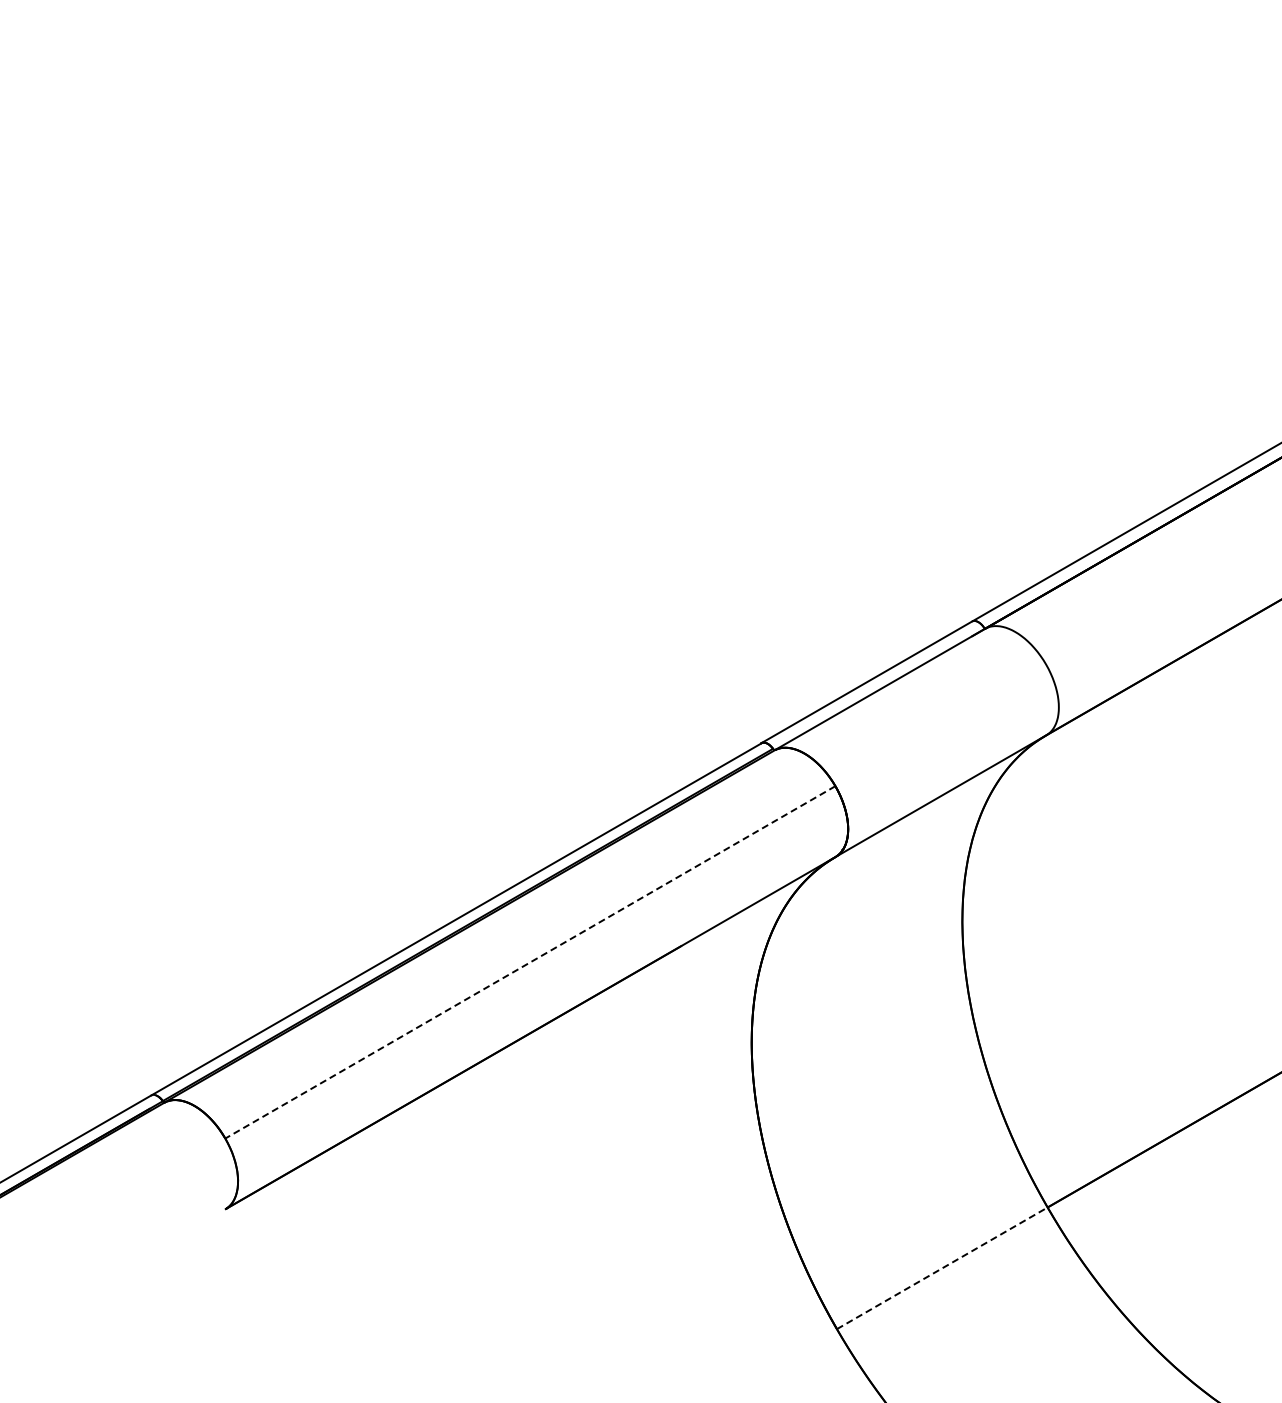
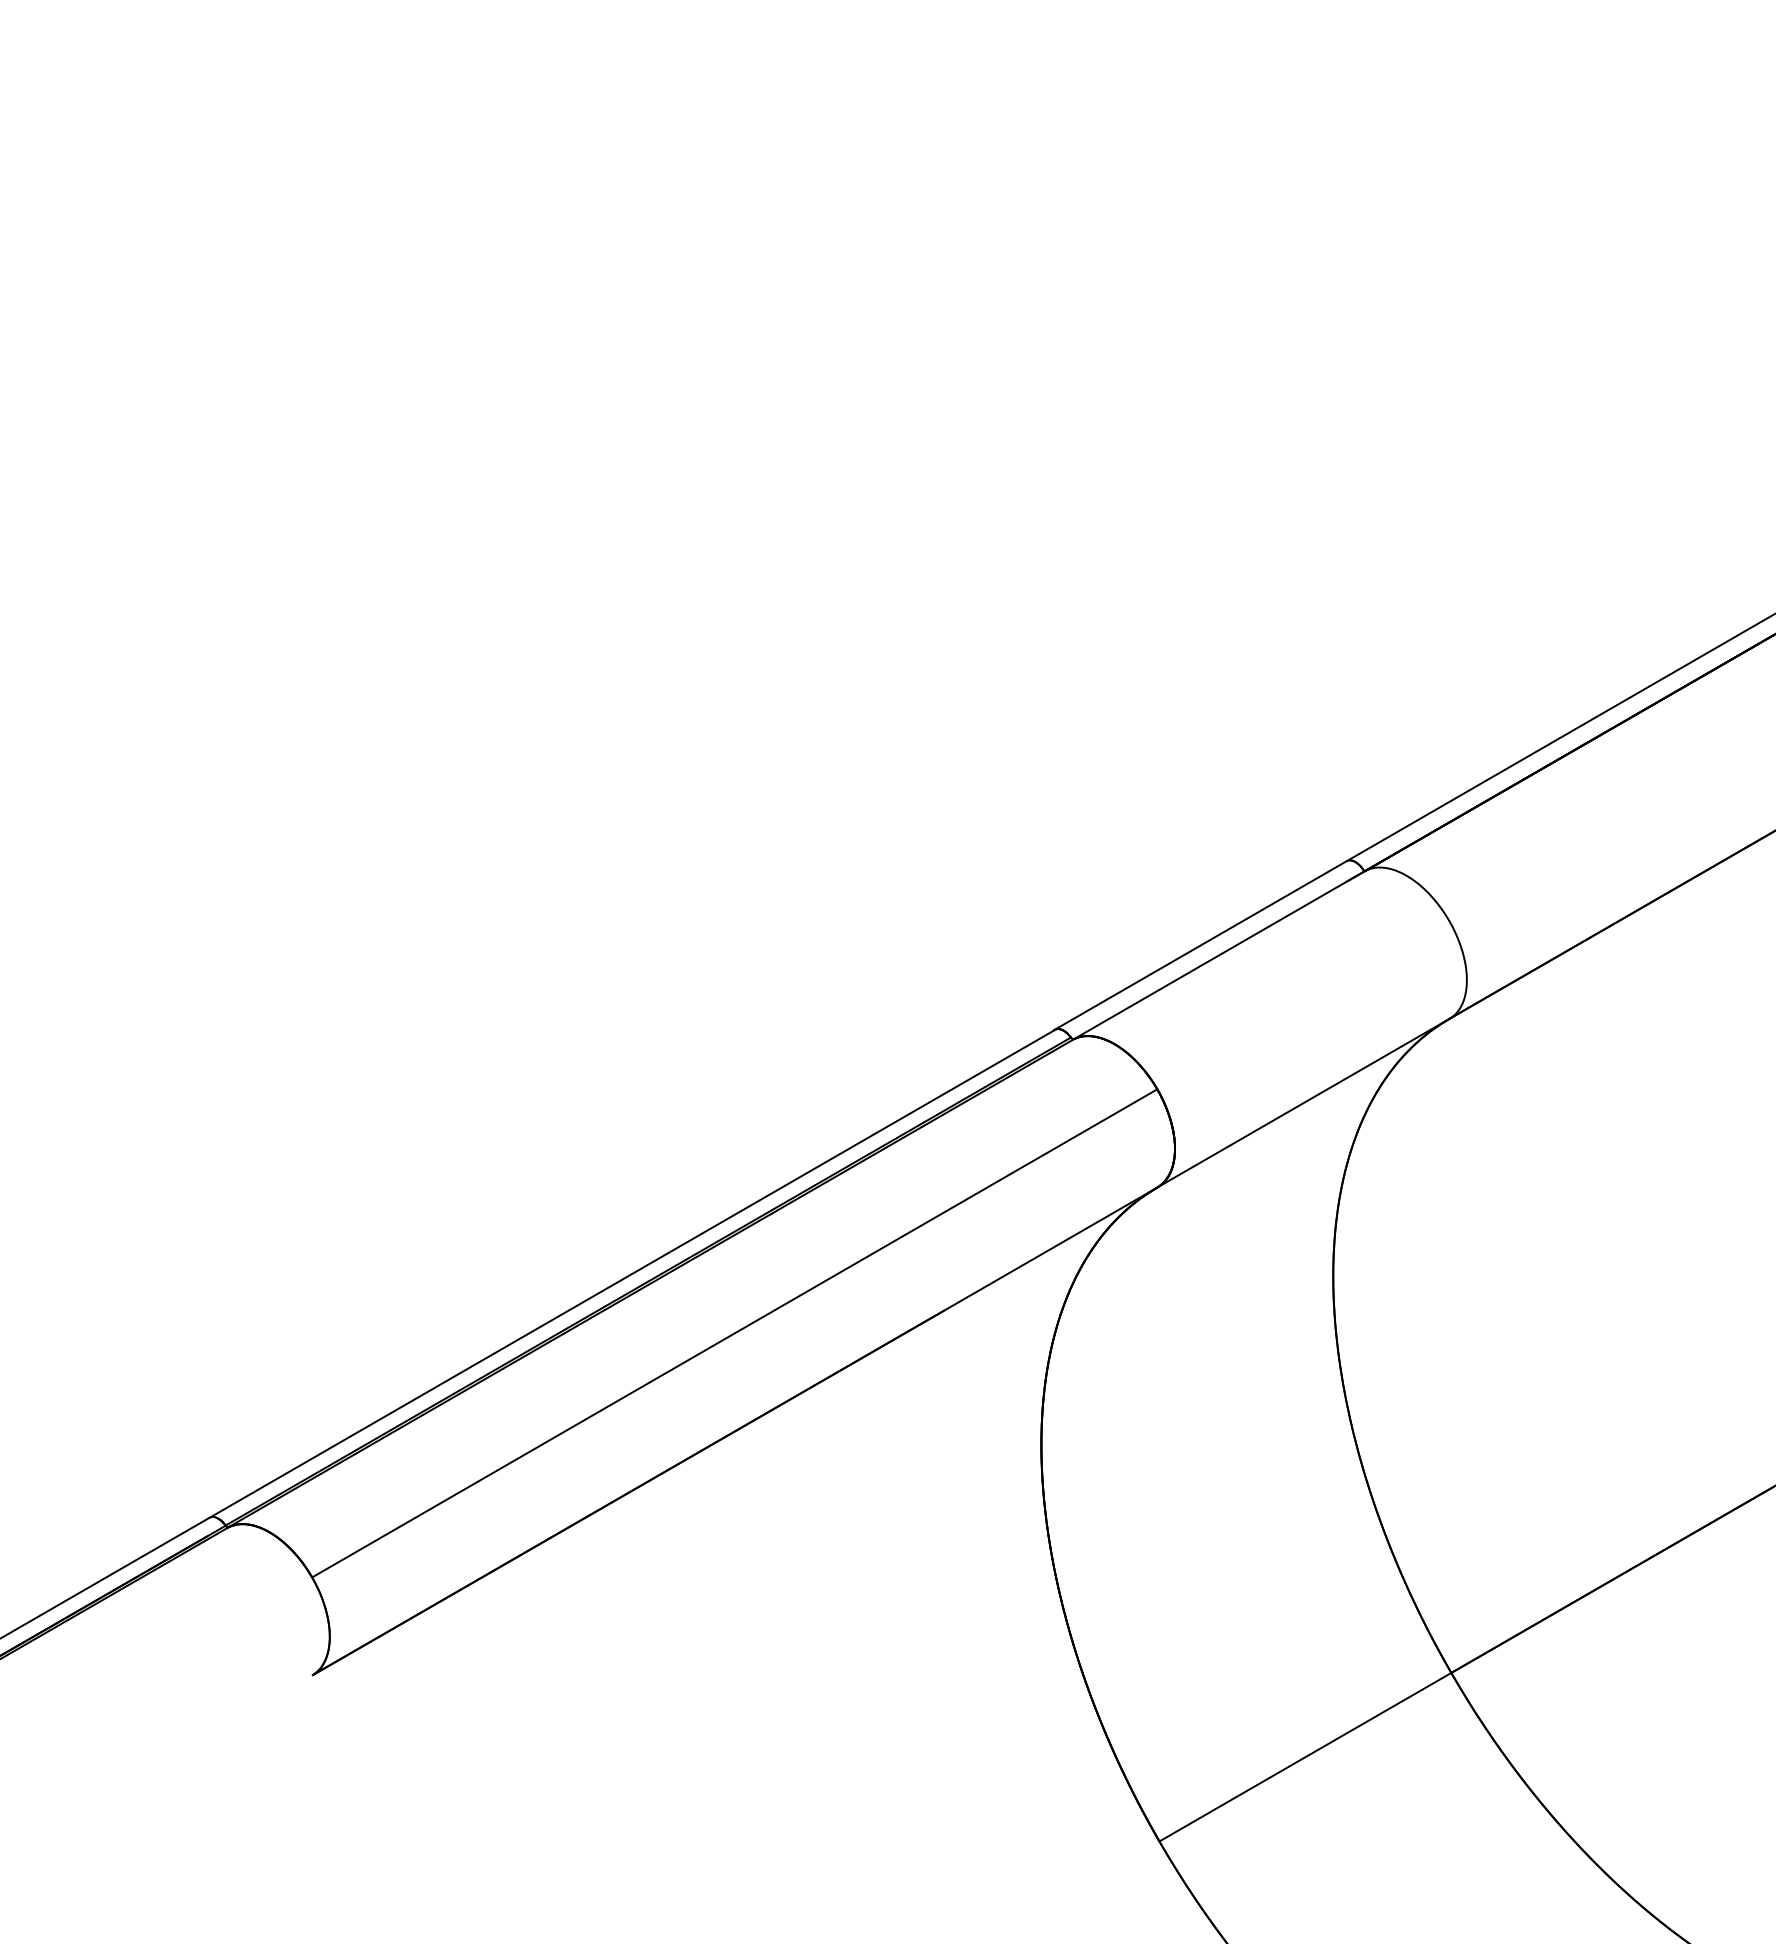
line: (529, 962) -> (733, 1333), dashed -> solid
line: (942, 1268) -> (1305, 1757), dashed -> solid

